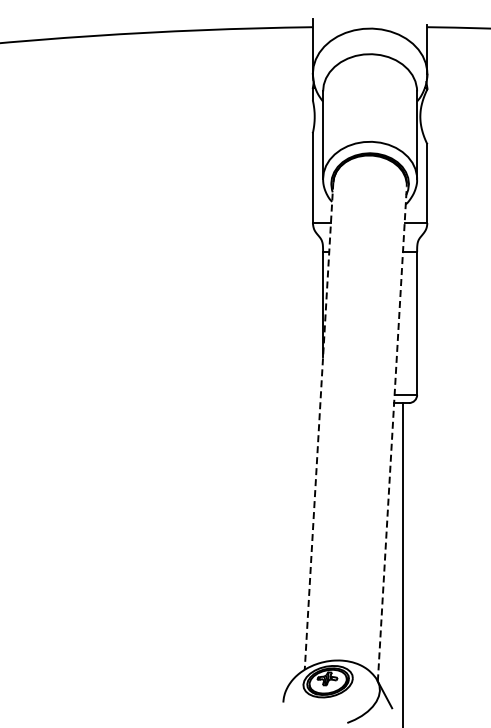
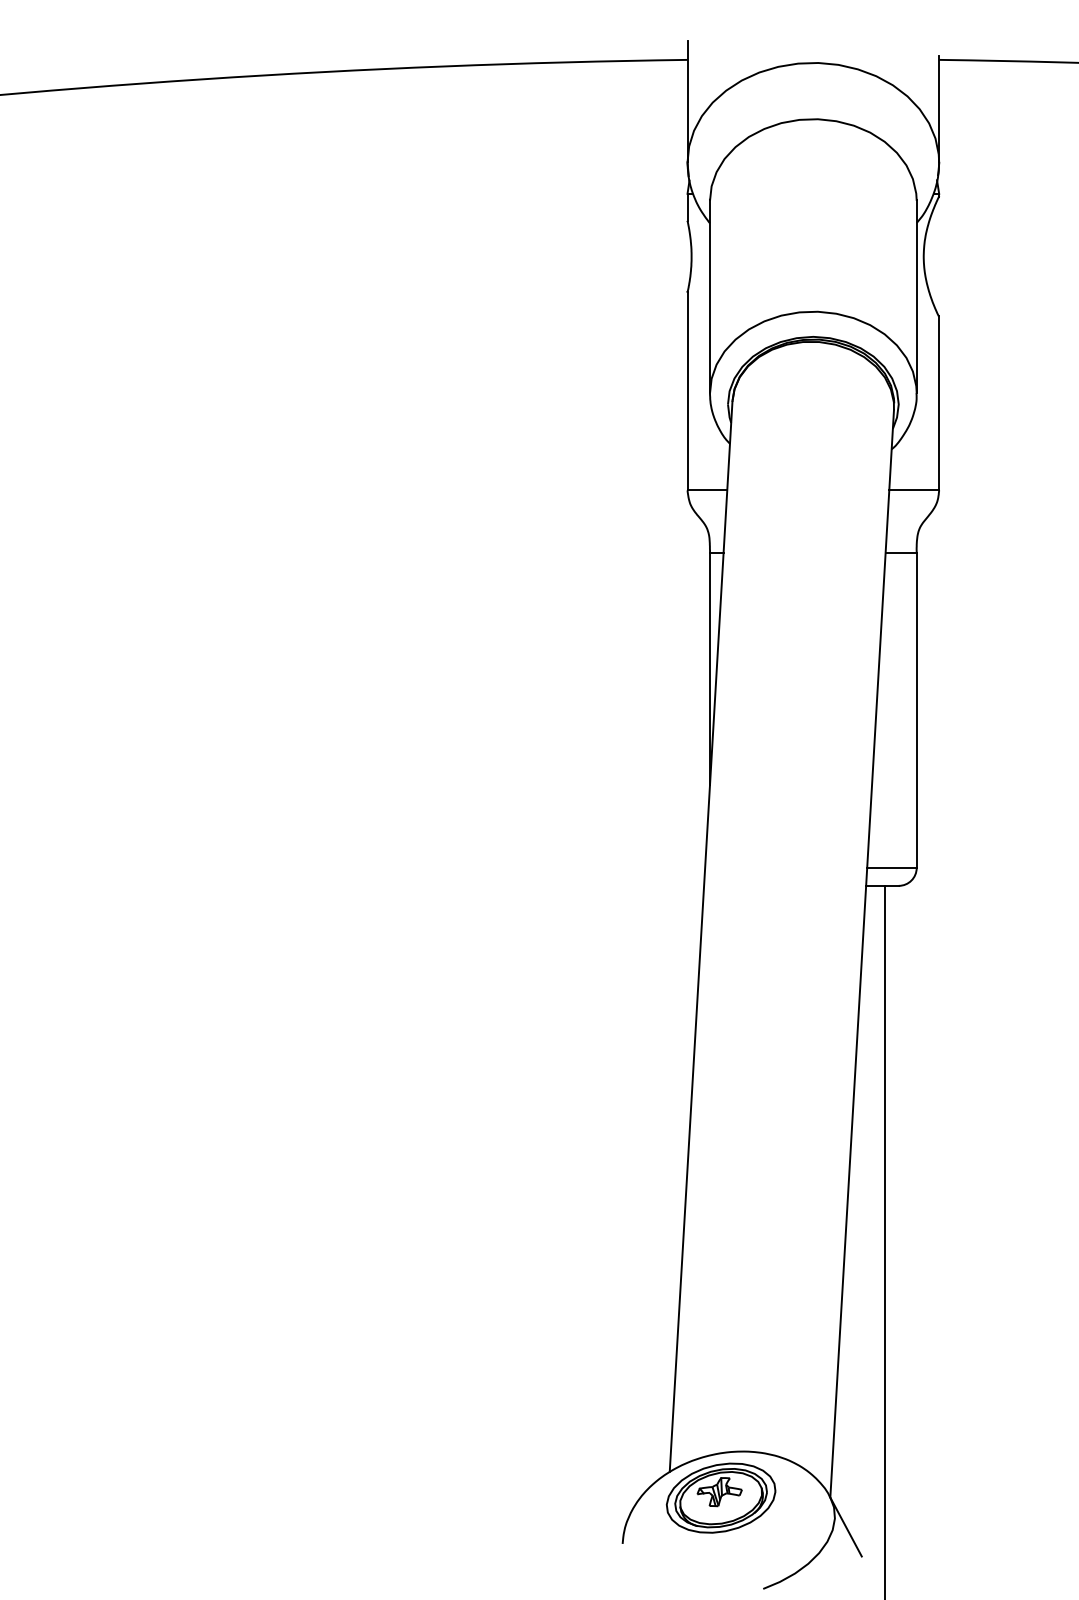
line: (319, 426) -> (702, 937), dashed -> solid
line: (392, 433) -> (862, 952), dashed -> solid

